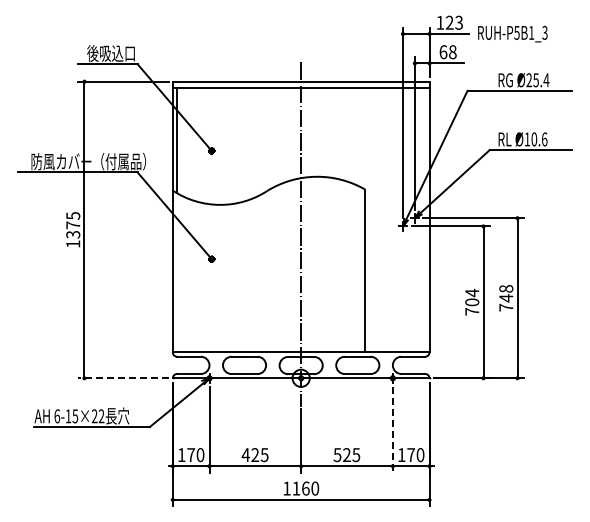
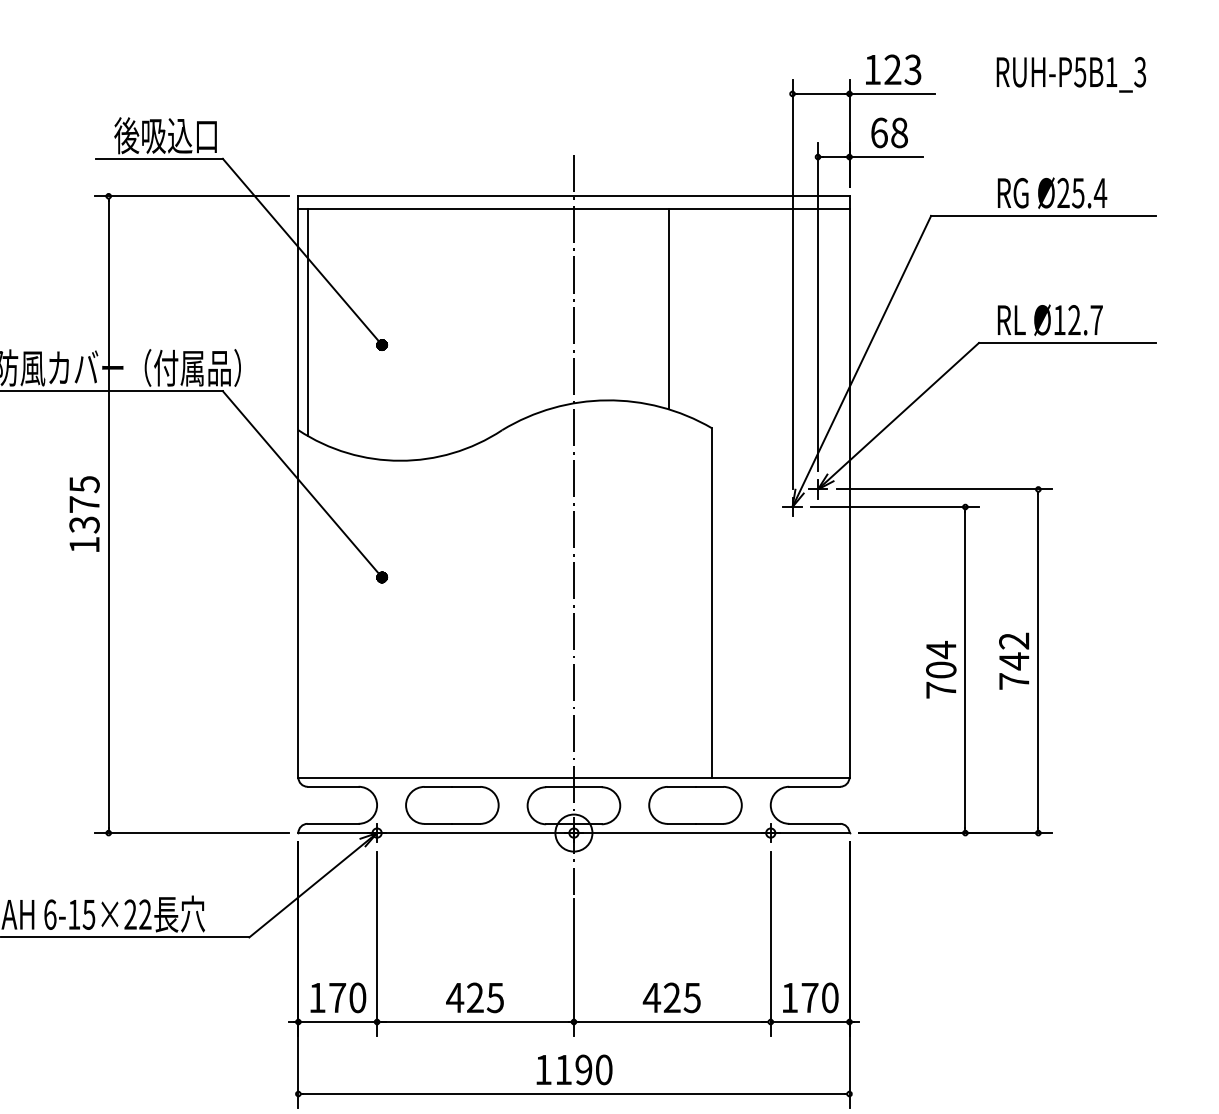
text: (512, 33) -> (1070, 73), moved
line: (345, 133) -> (669, 307), added
text: (539, 139) -> (1085, 320), Ø10.6 -> Ø12.7
text: (506, 288) -> (1014, 640), 748 -> 742
line: (122, 378) -> (190, 833), dashed -> solid
line: (392, 429) -> (770, 942), dashed -> solid
text: (337, 455) -> (651, 998), 525 -> 425
text: (305, 488) -> (583, 1069), 1160 -> 1190

